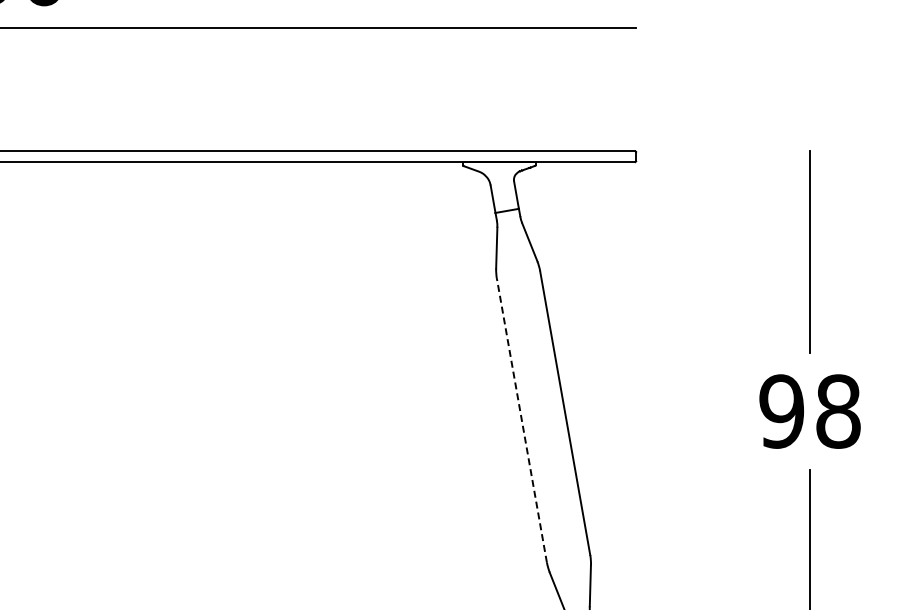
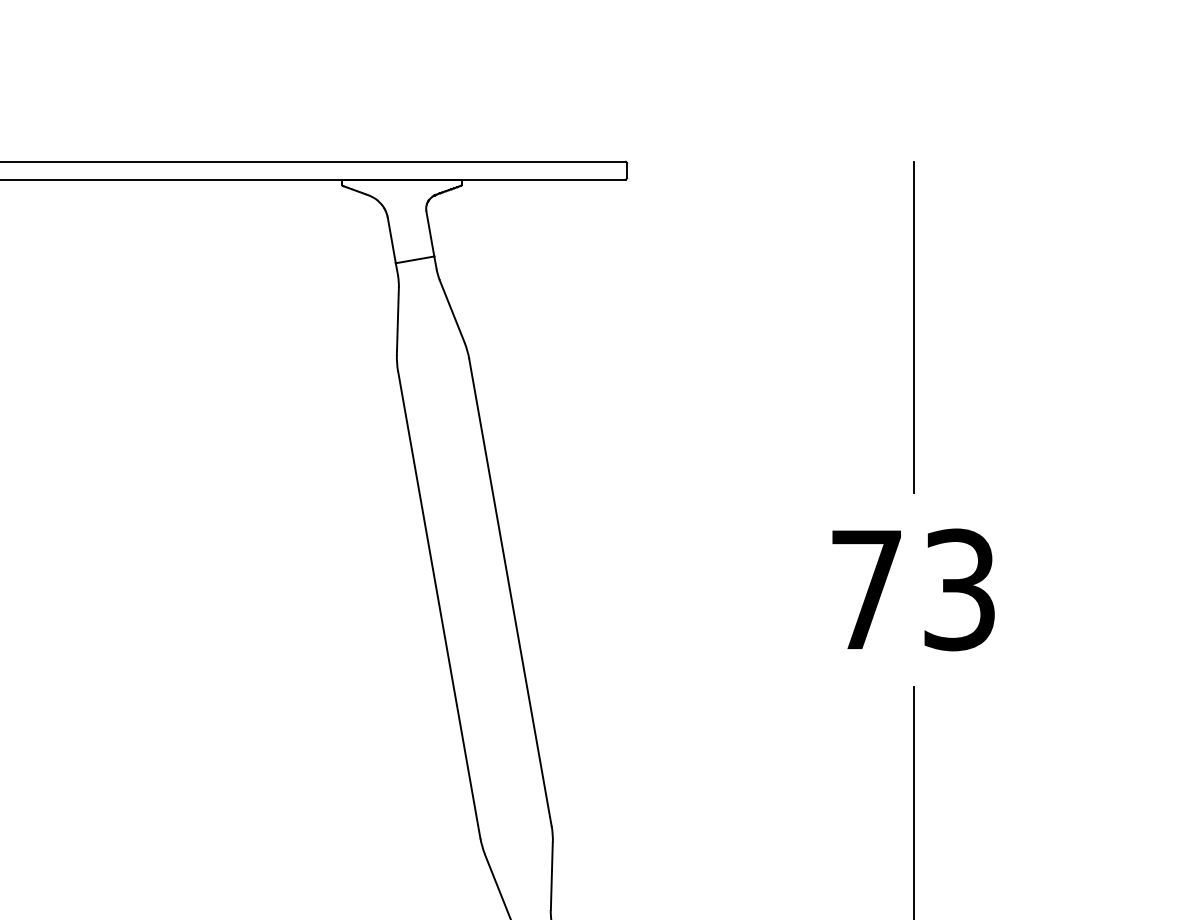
text: (809, 411) -> (912, 589), 98 -> 73
line: (521, 420) -> (438, 604), dashed -> solid

